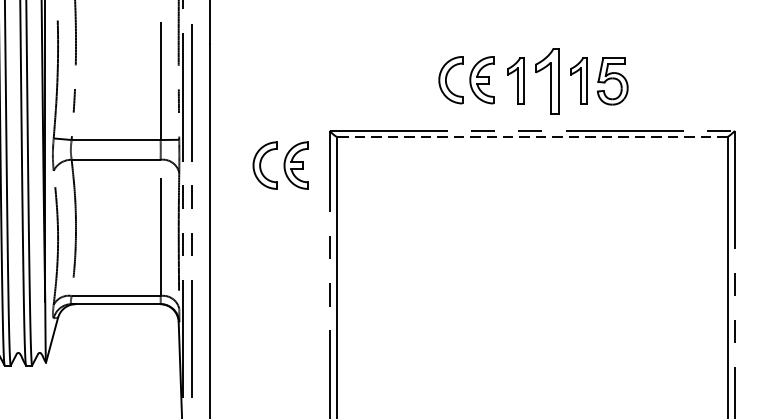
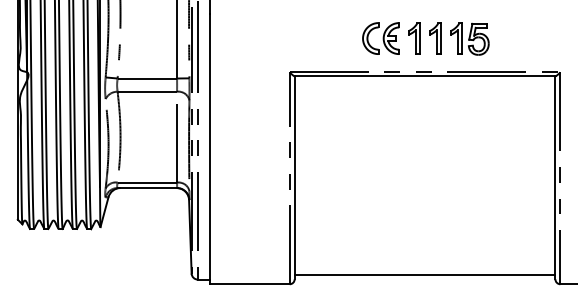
part: (547, 80) -> (435, 38), size x0.71
line: (531, 137) -> (424, 76), dashed -> solid
part: (279, 165) -> (256, 95), removed

